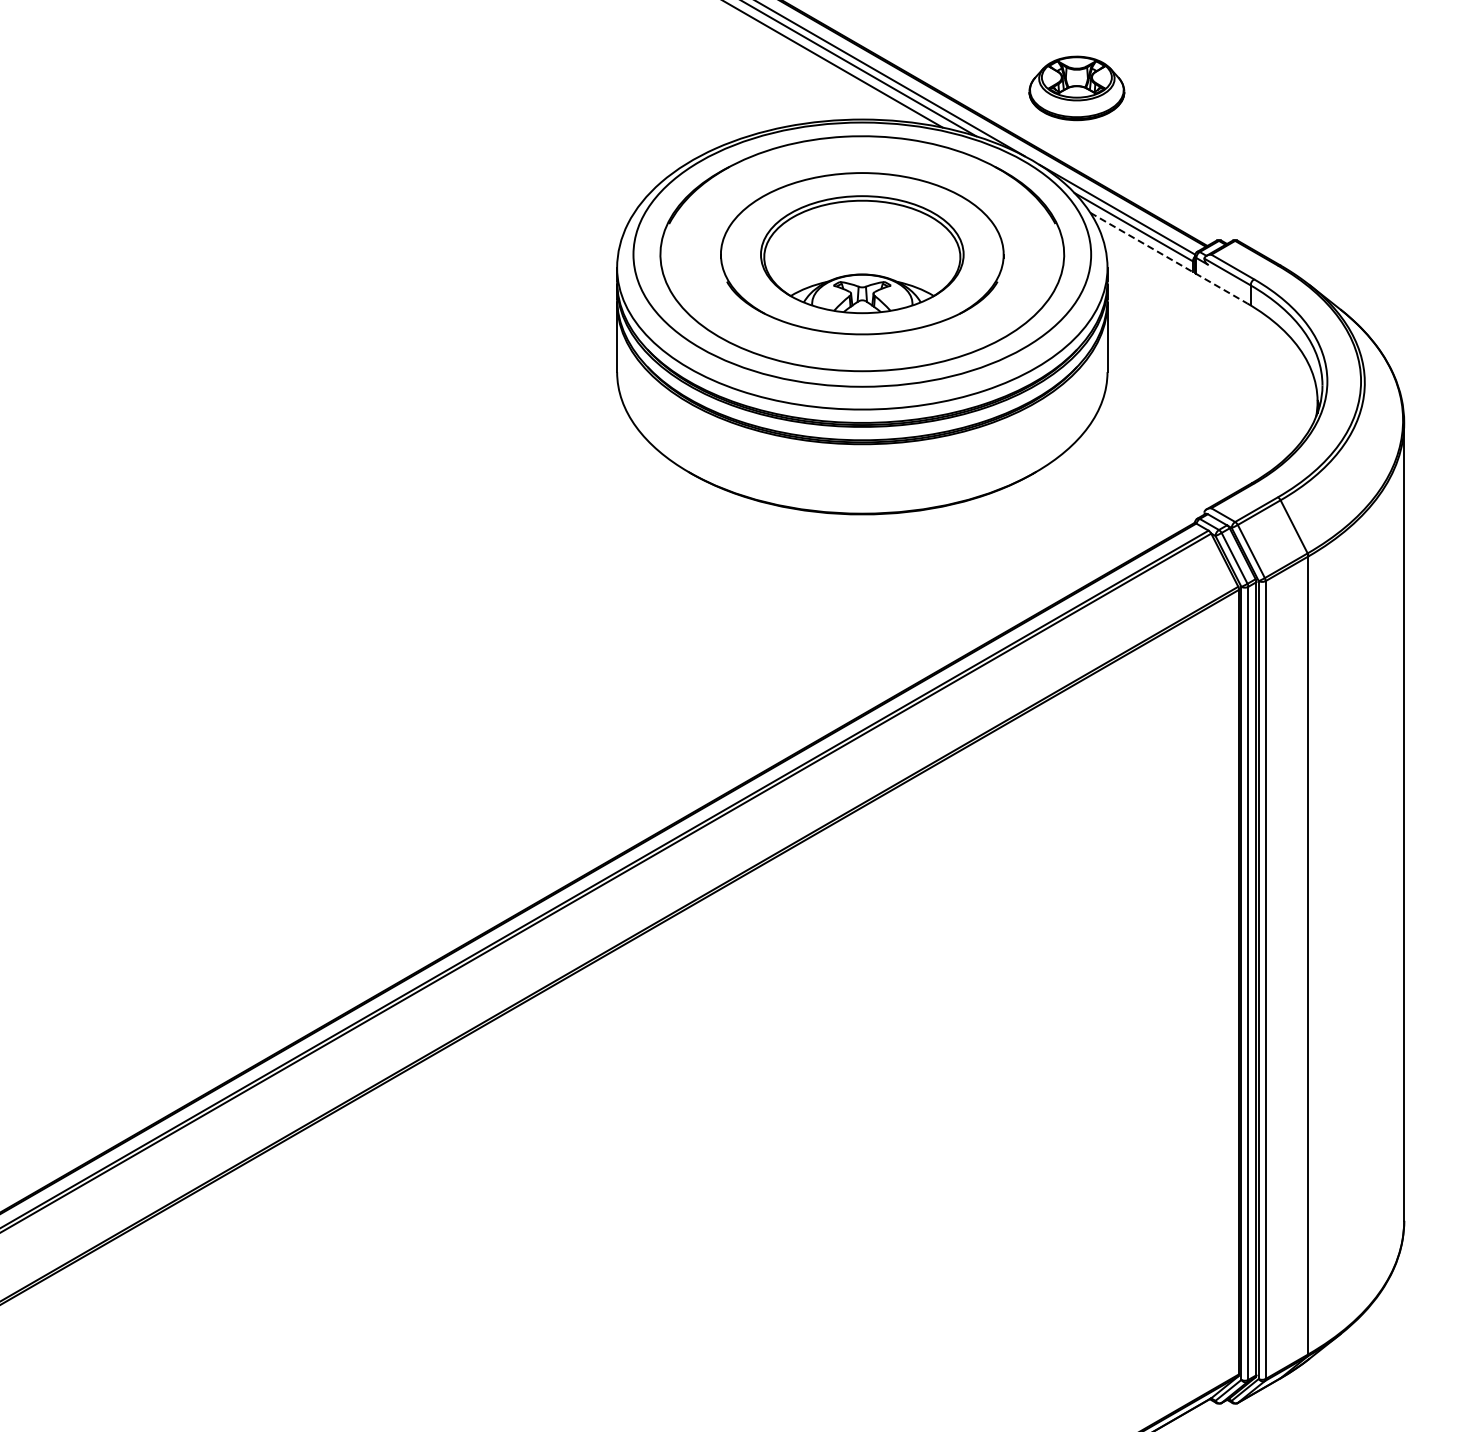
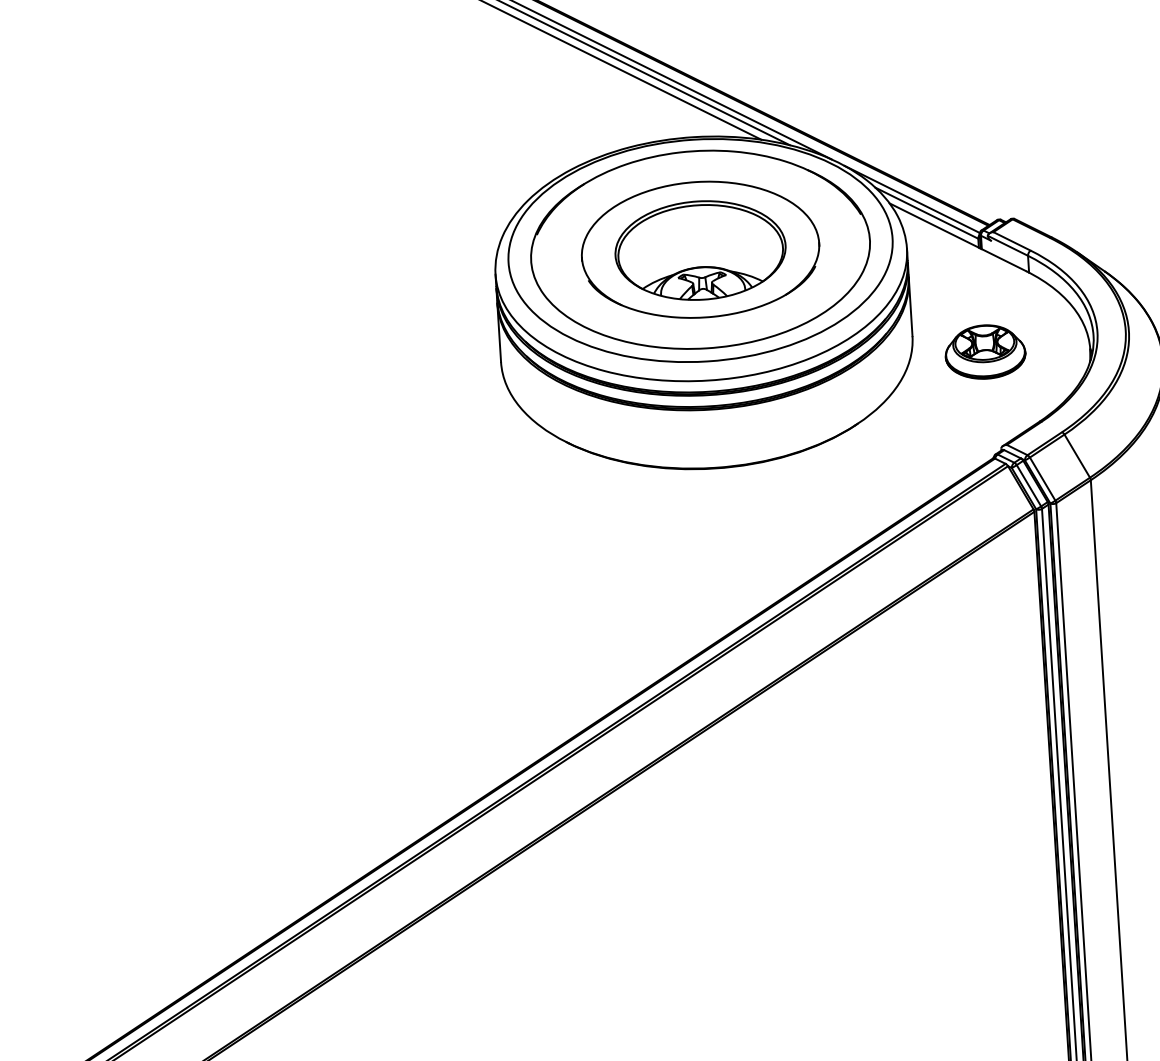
part: (1076, 88) -> (985, 352), moved
line: (1168, 258) -> (957, 237), dashed -> solid

